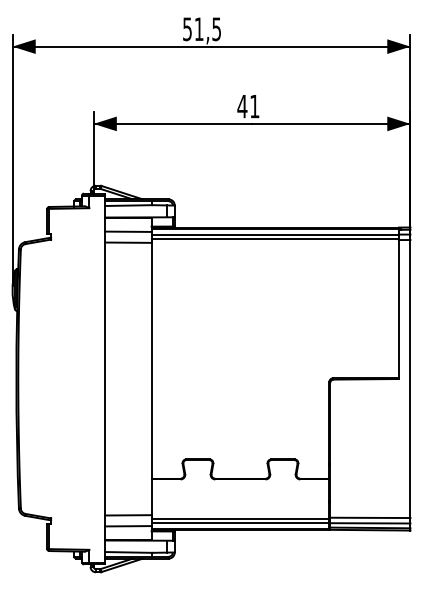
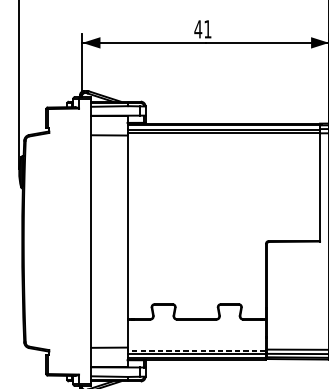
line: (128, 231) -> (109, 126), removed
line: (240, 518) -> (196, 350), solid -> dashed
line: (128, 526) -> (109, 356), removed

